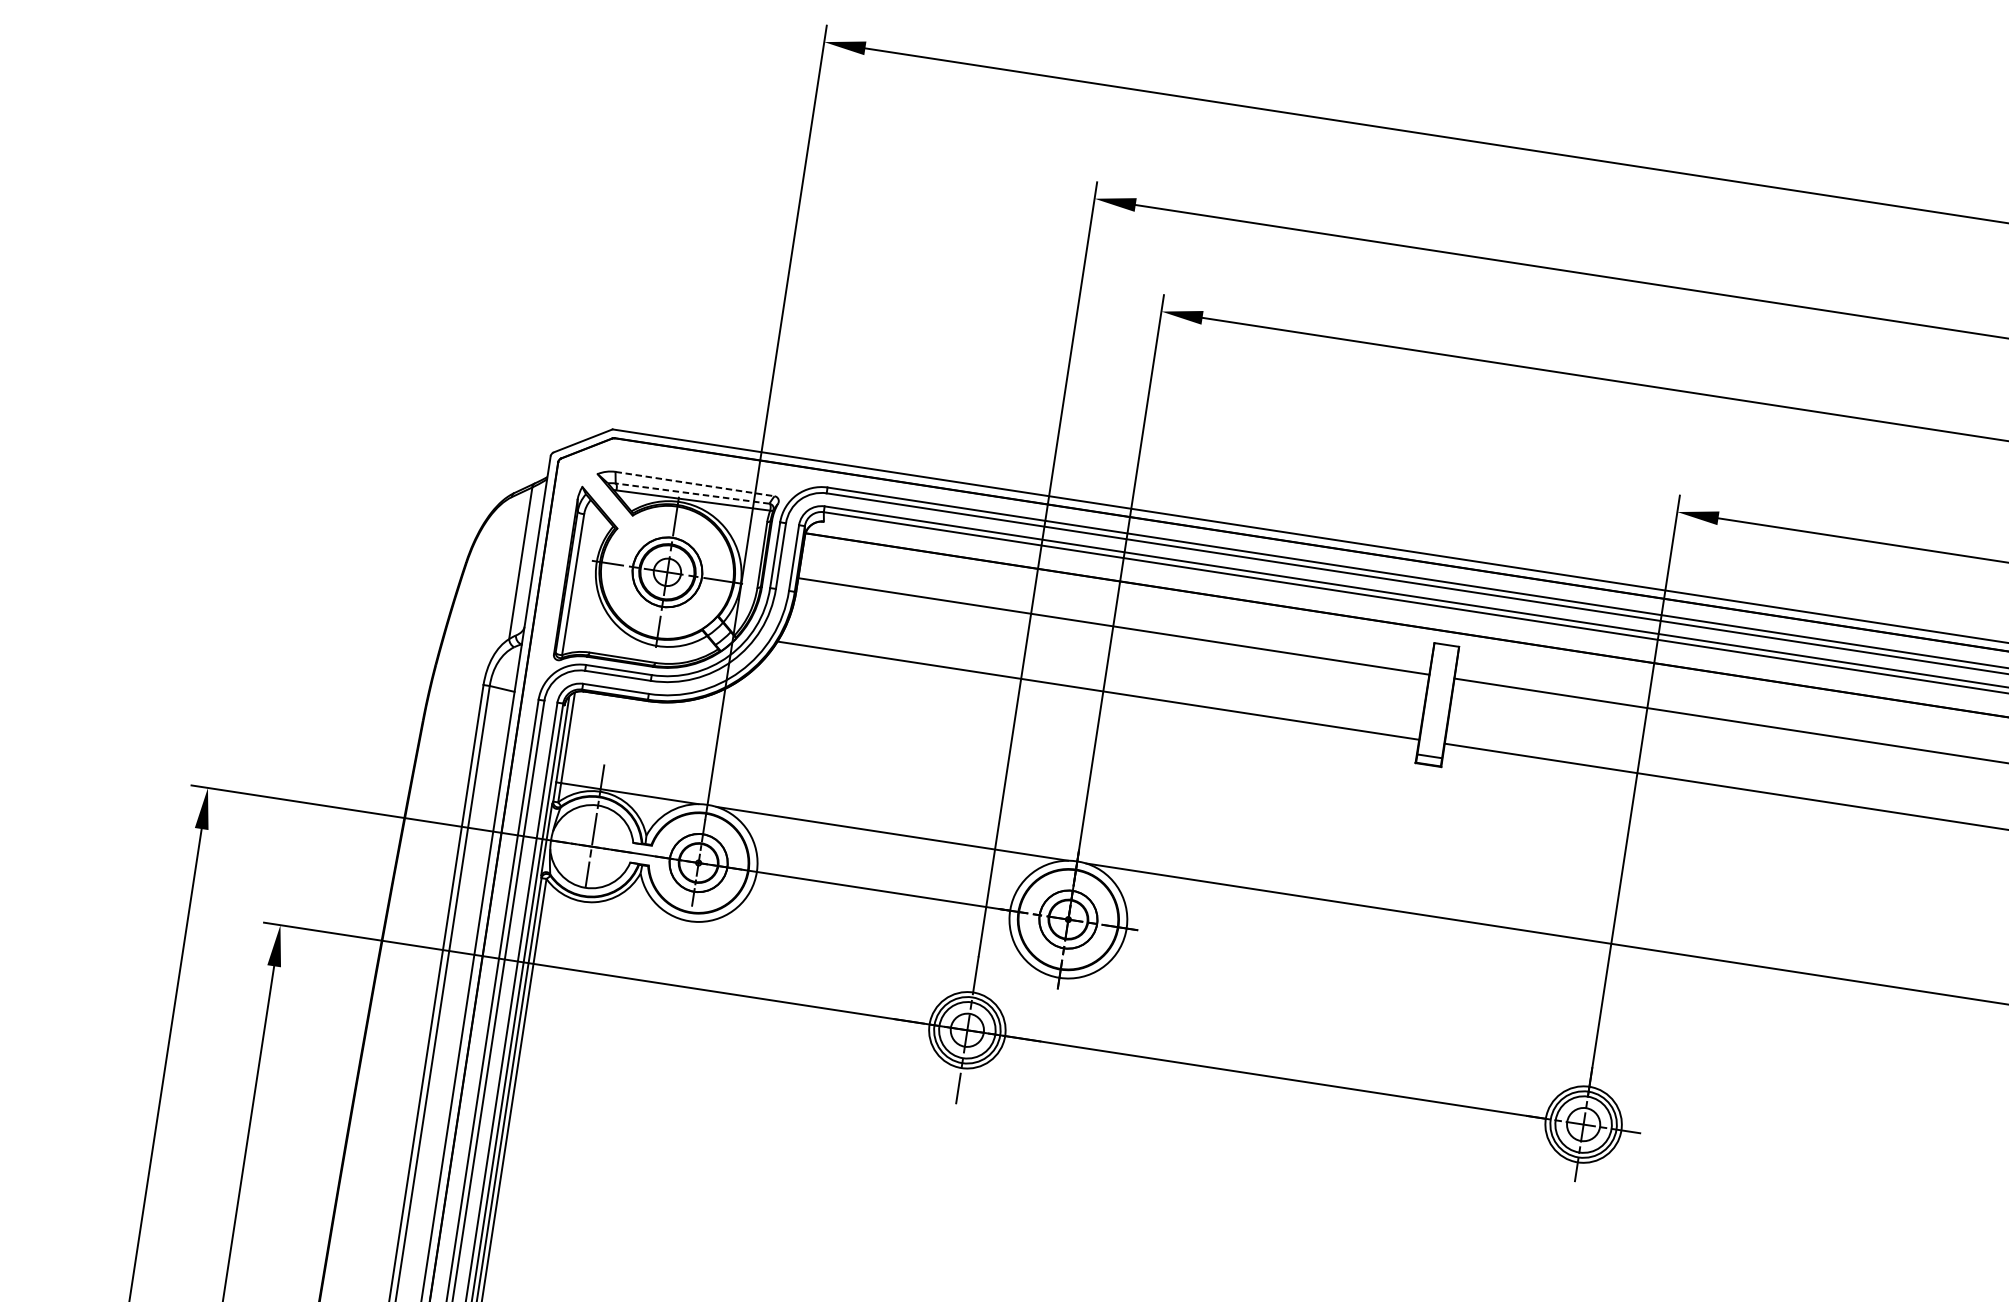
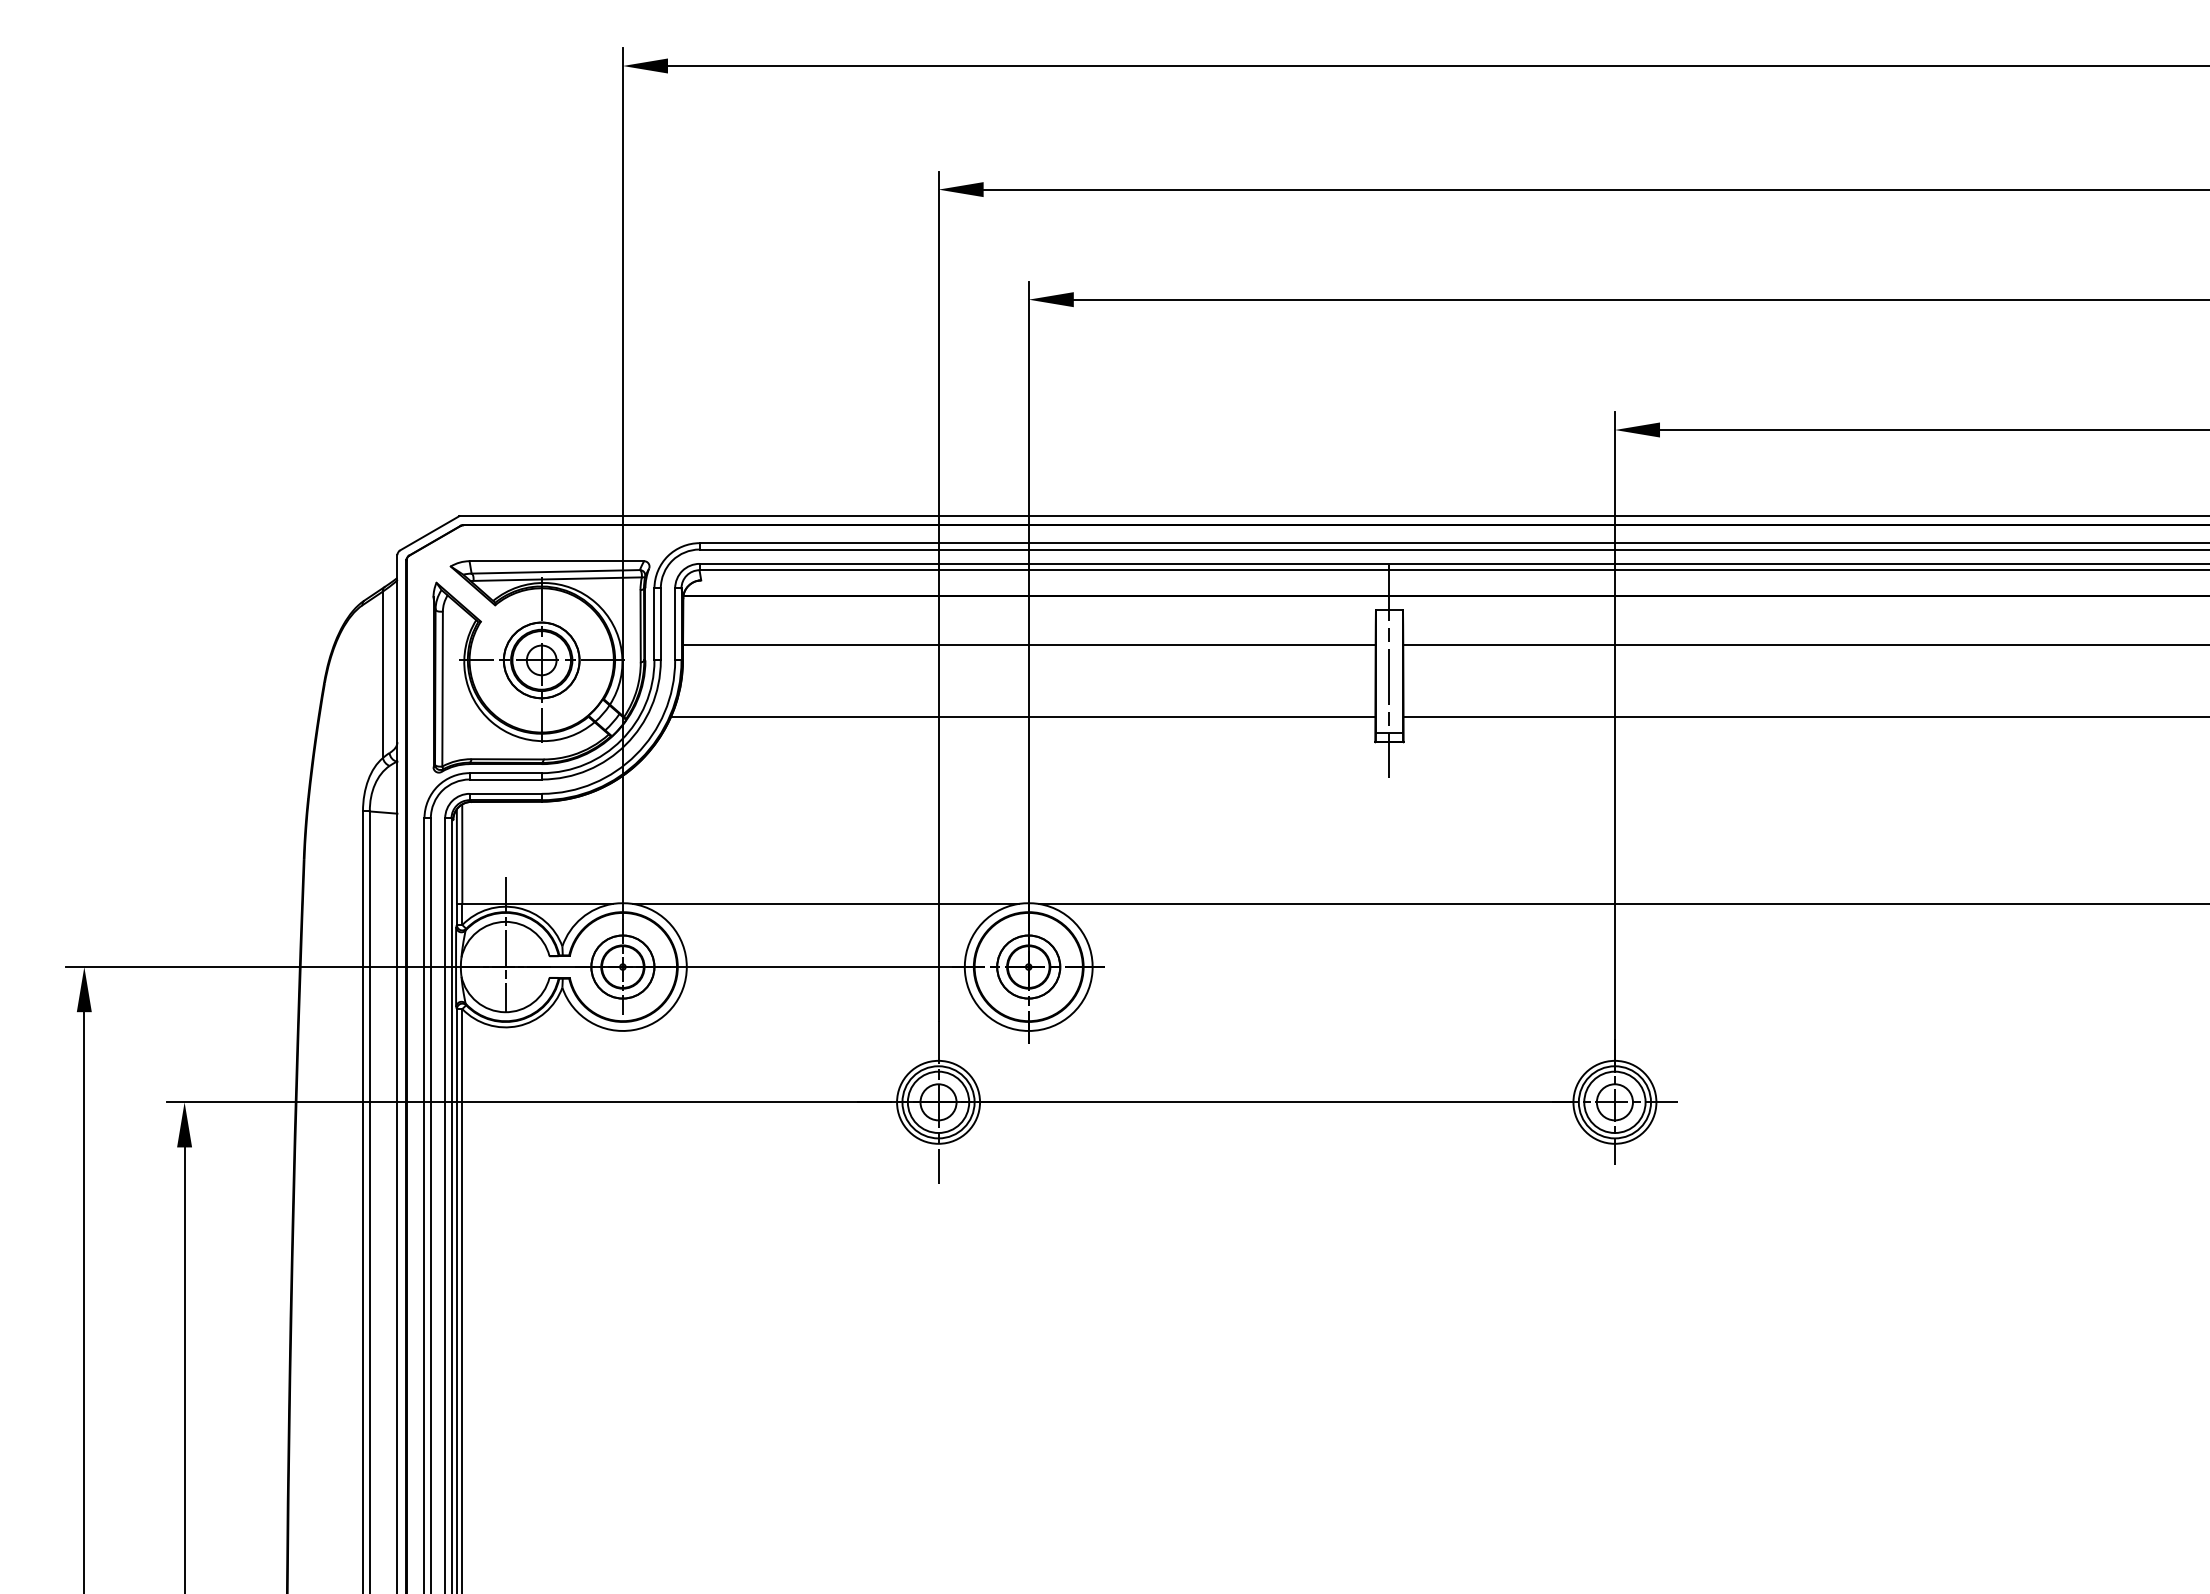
line: (695, 484) -> (557, 561), dashed -> solid
line: (692, 493) -> (555, 571), dashed -> solid
line: (1438, 700) -> (1389, 671), added

